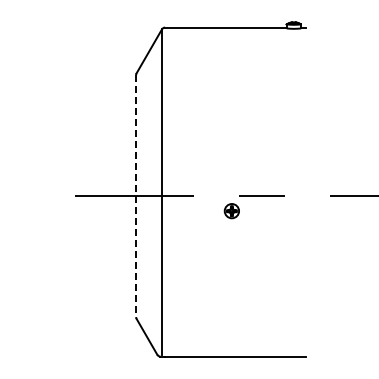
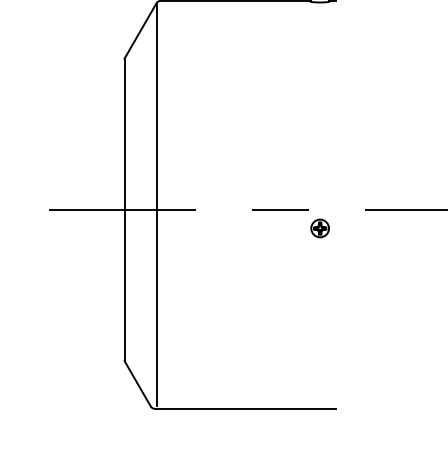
line: (136, 196) -> (125, 210), dashed -> solid
part: (231, 211) -> (319, 228), moved

